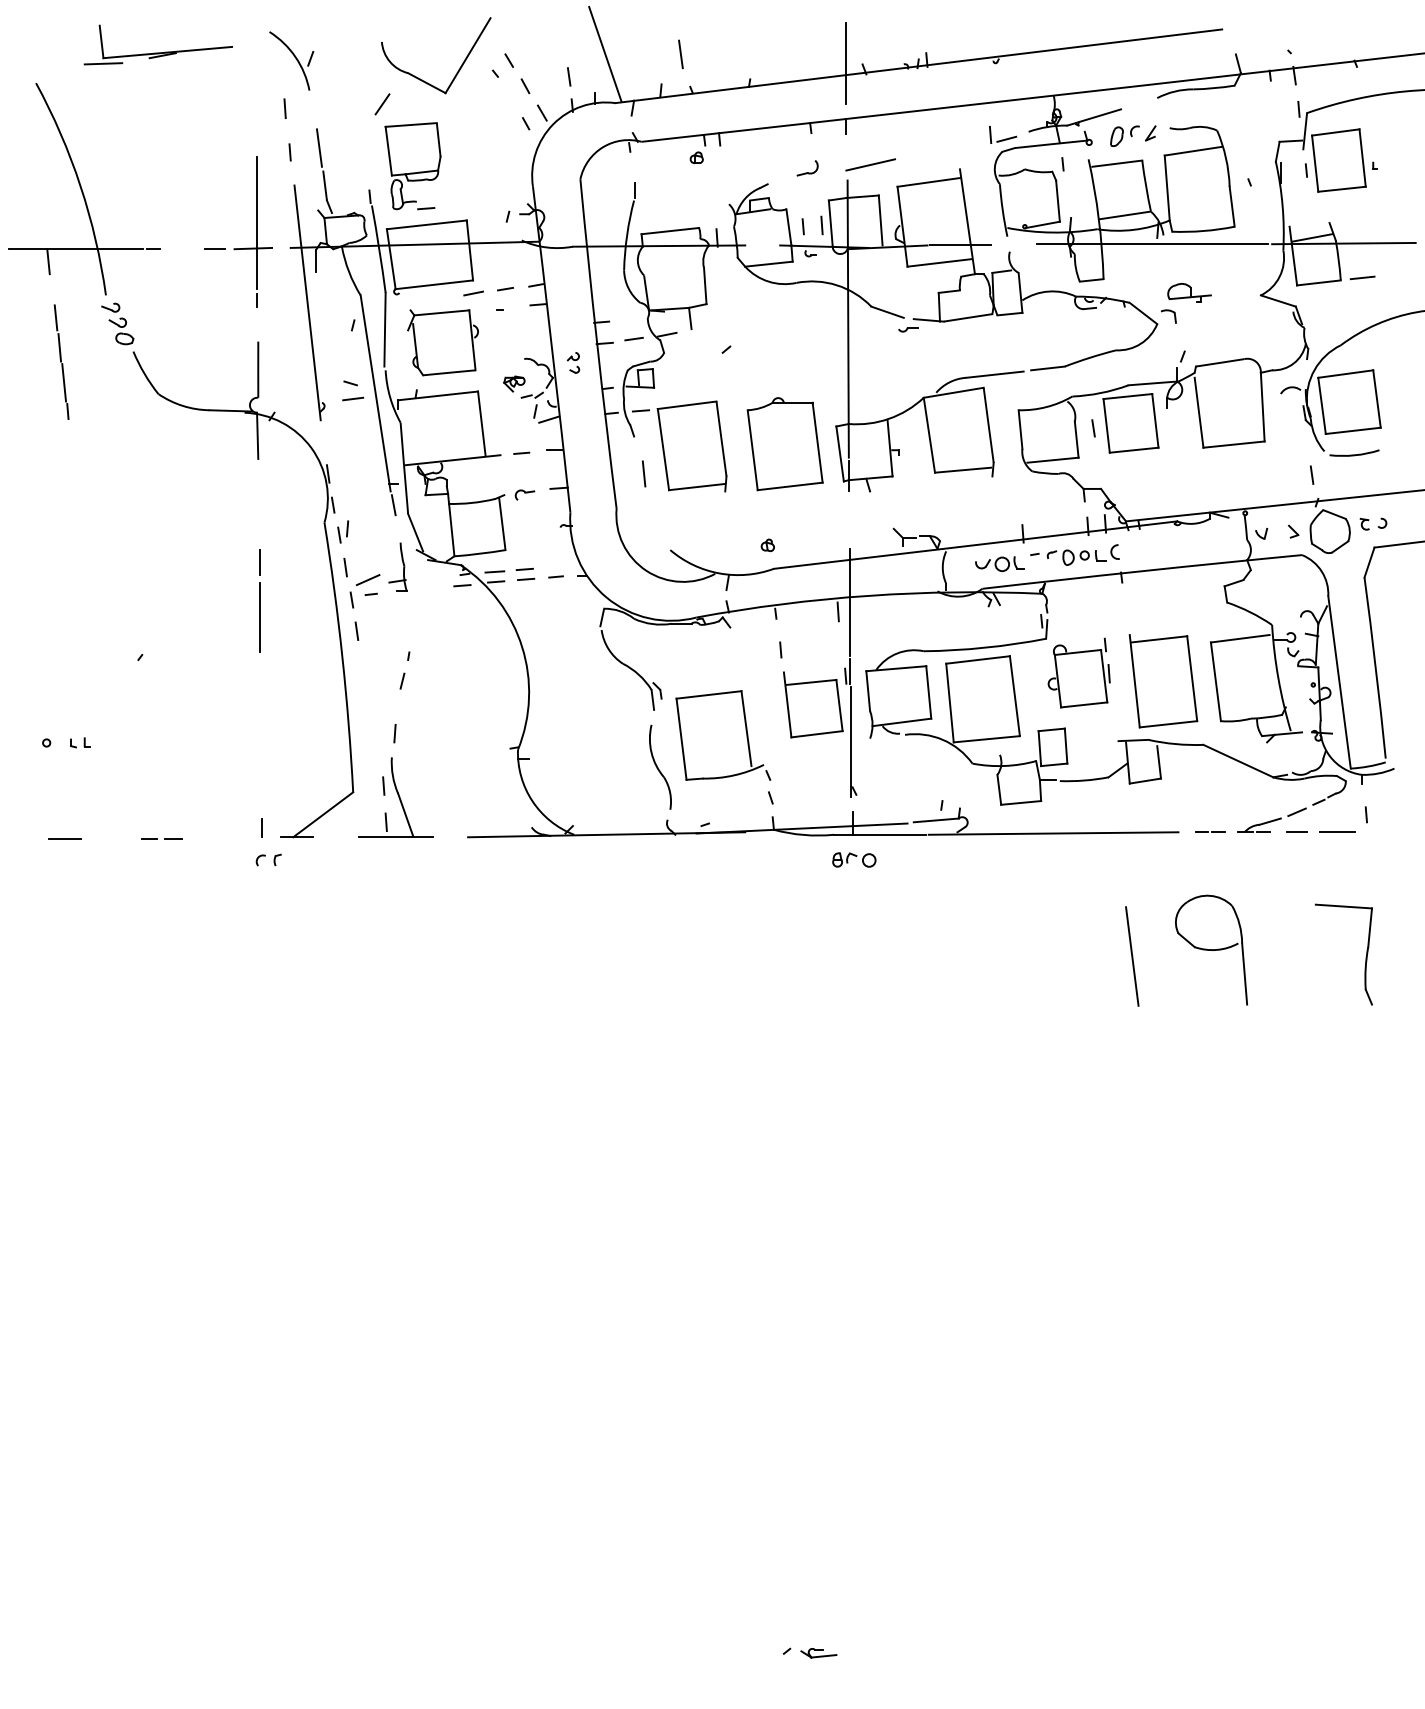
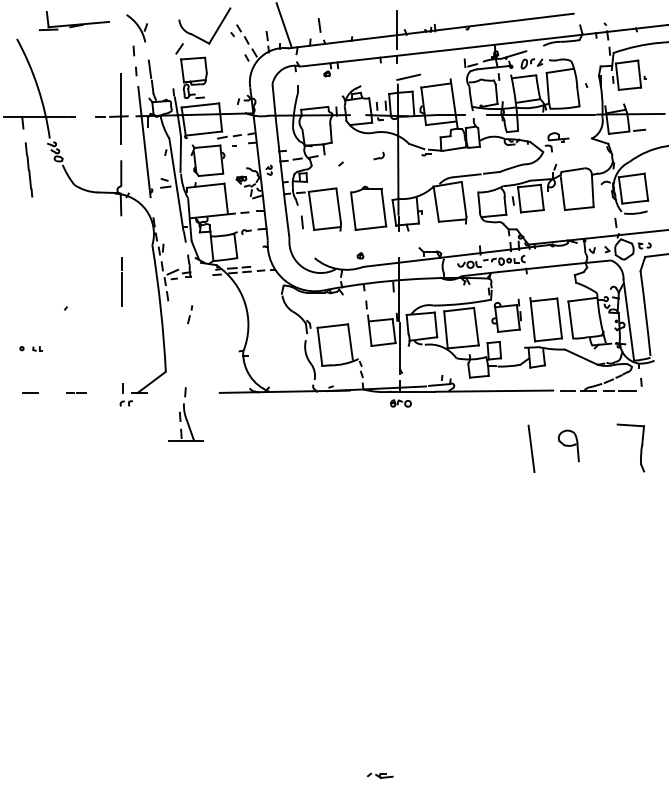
part: (806, 167) -> (378, 155), moved
part: (395, 780) -> (185, 414), moved
part: (1211, 949) -> (568, 445), size x0.6

